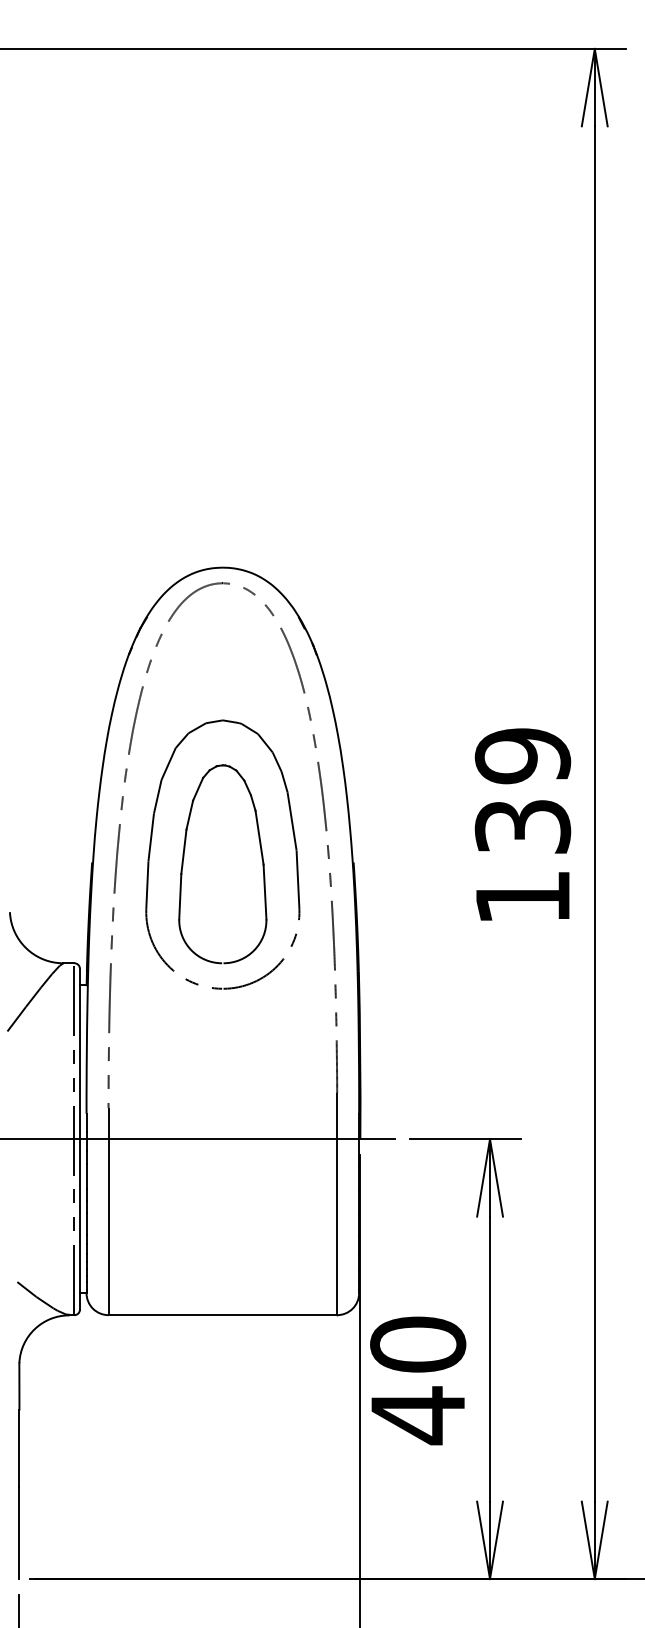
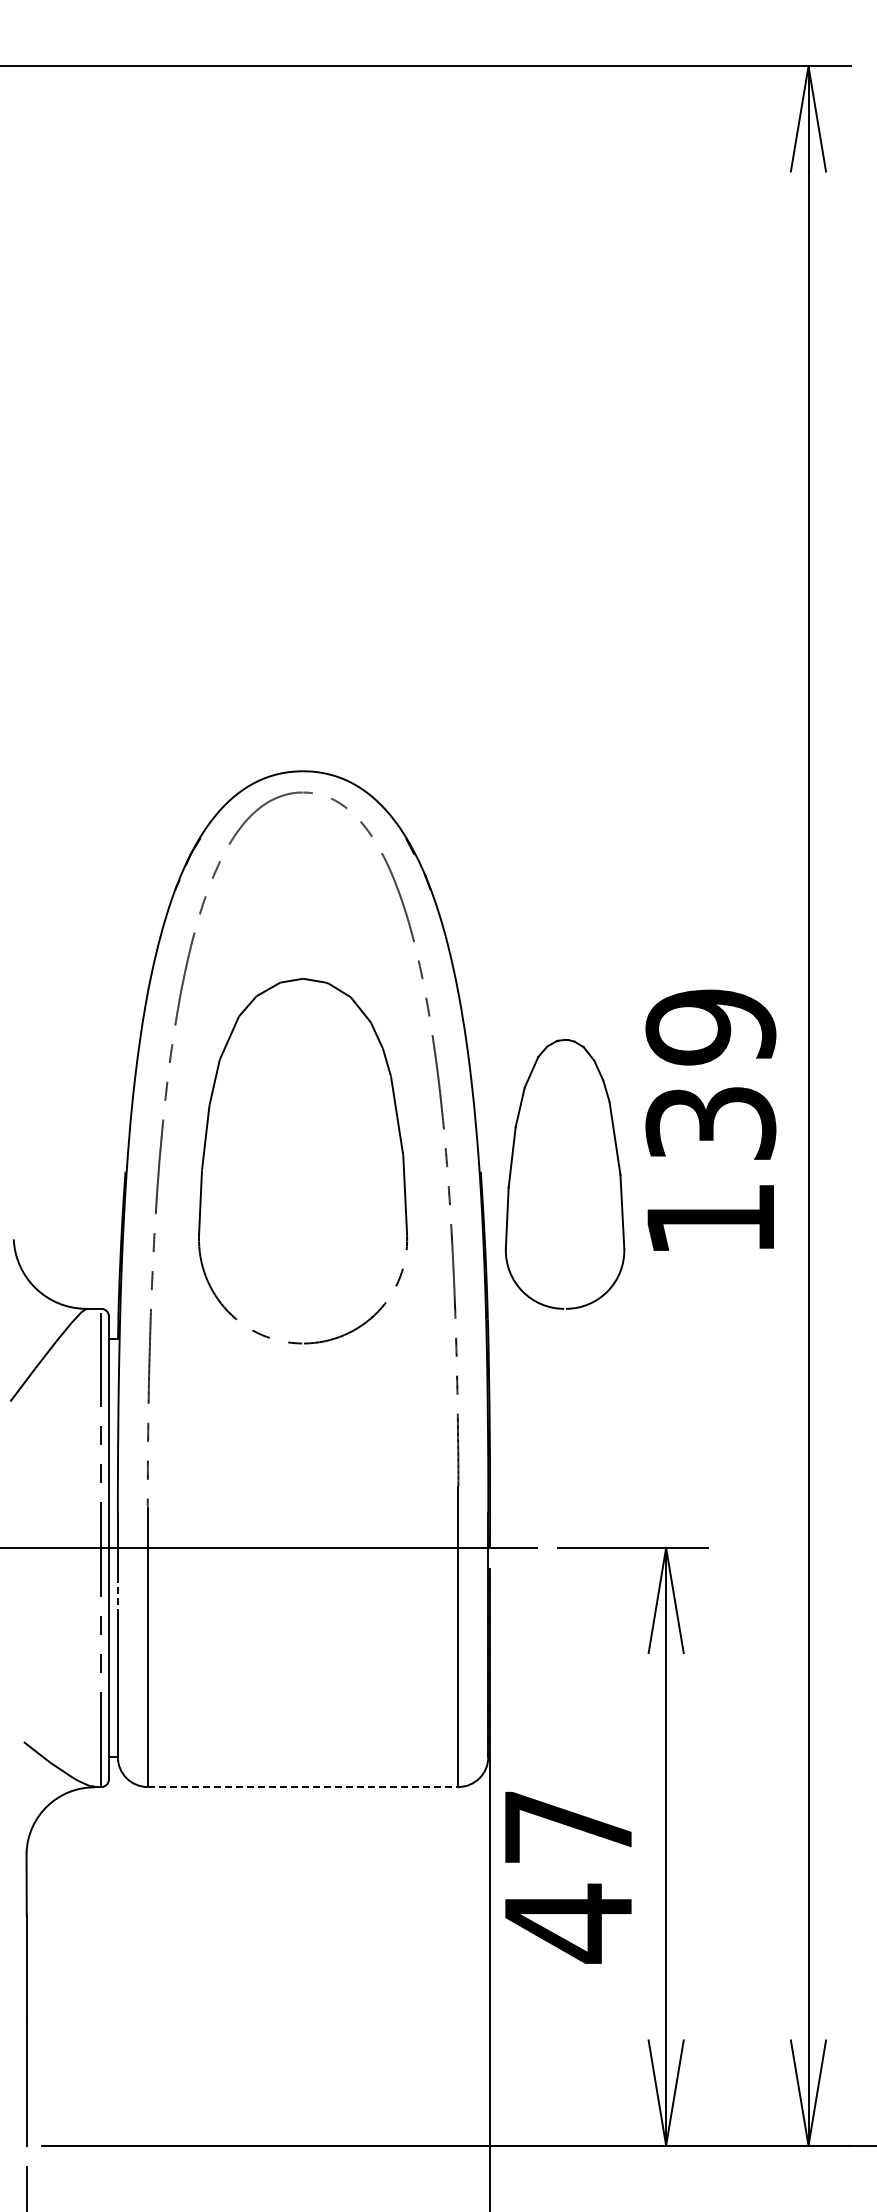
part: (184, 857) -> (512, 1165), moved
line: (86, 1175) -> (117, 1597), solid -> dashed
line: (223, 1315) -> (303, 1787), solid -> dashed
text: (418, 1344) -> (568, 1827), 40 -> 47

